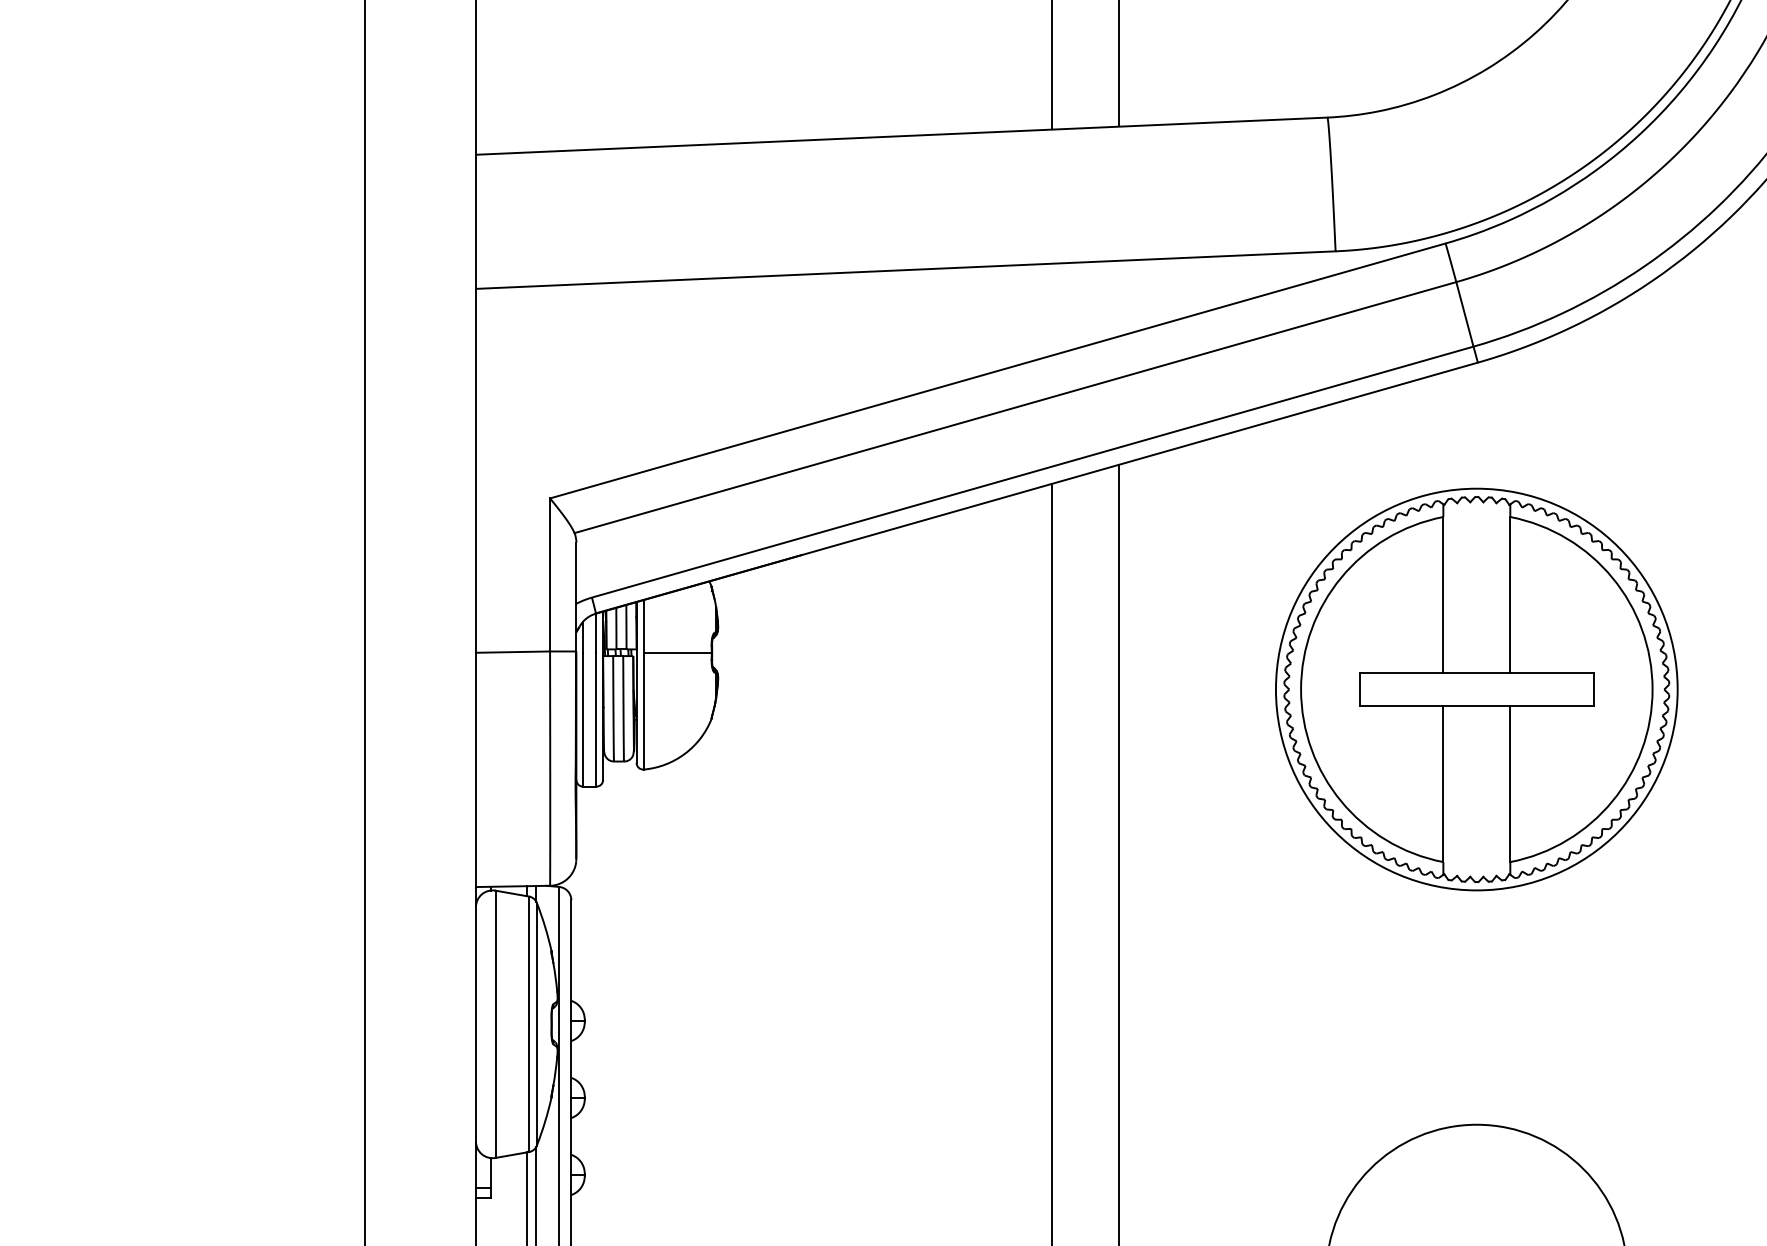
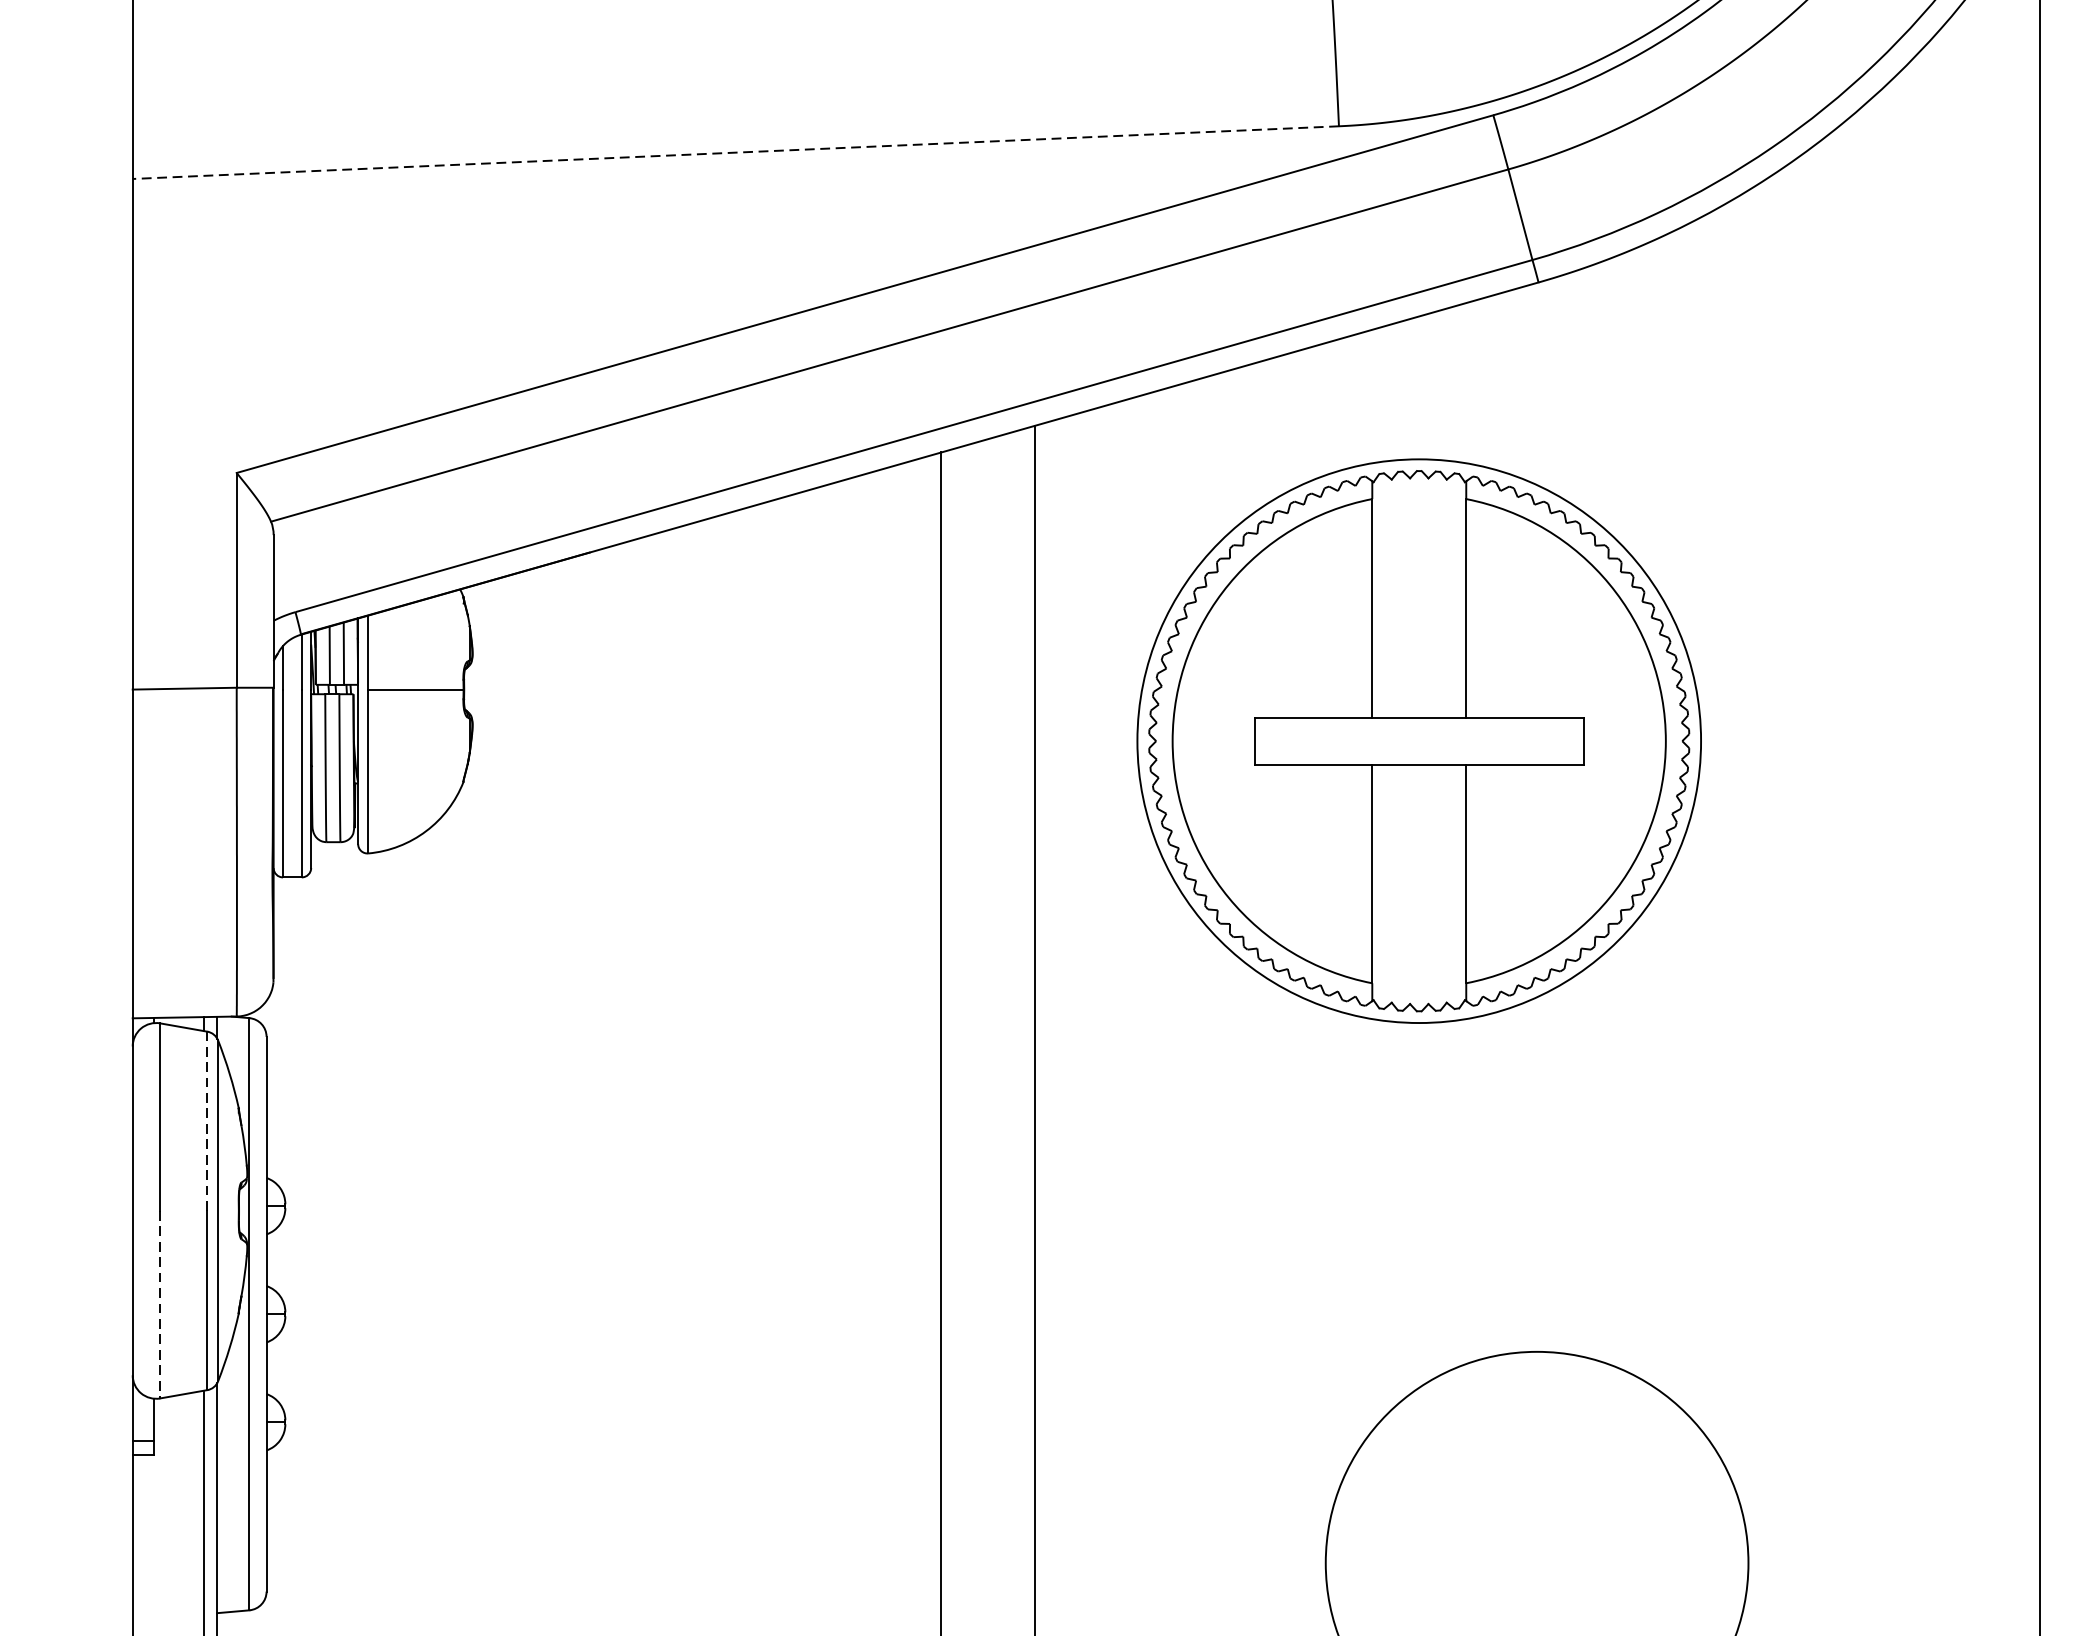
line: (905, 270) -> (735, 153), solid -> dashed
part: (1476, 689) -> (1418, 741), moved
line: (529, 960) -> (207, 1121), solid -> dashed
line: (495, 1091) -> (160, 1305), solid -> dashed

